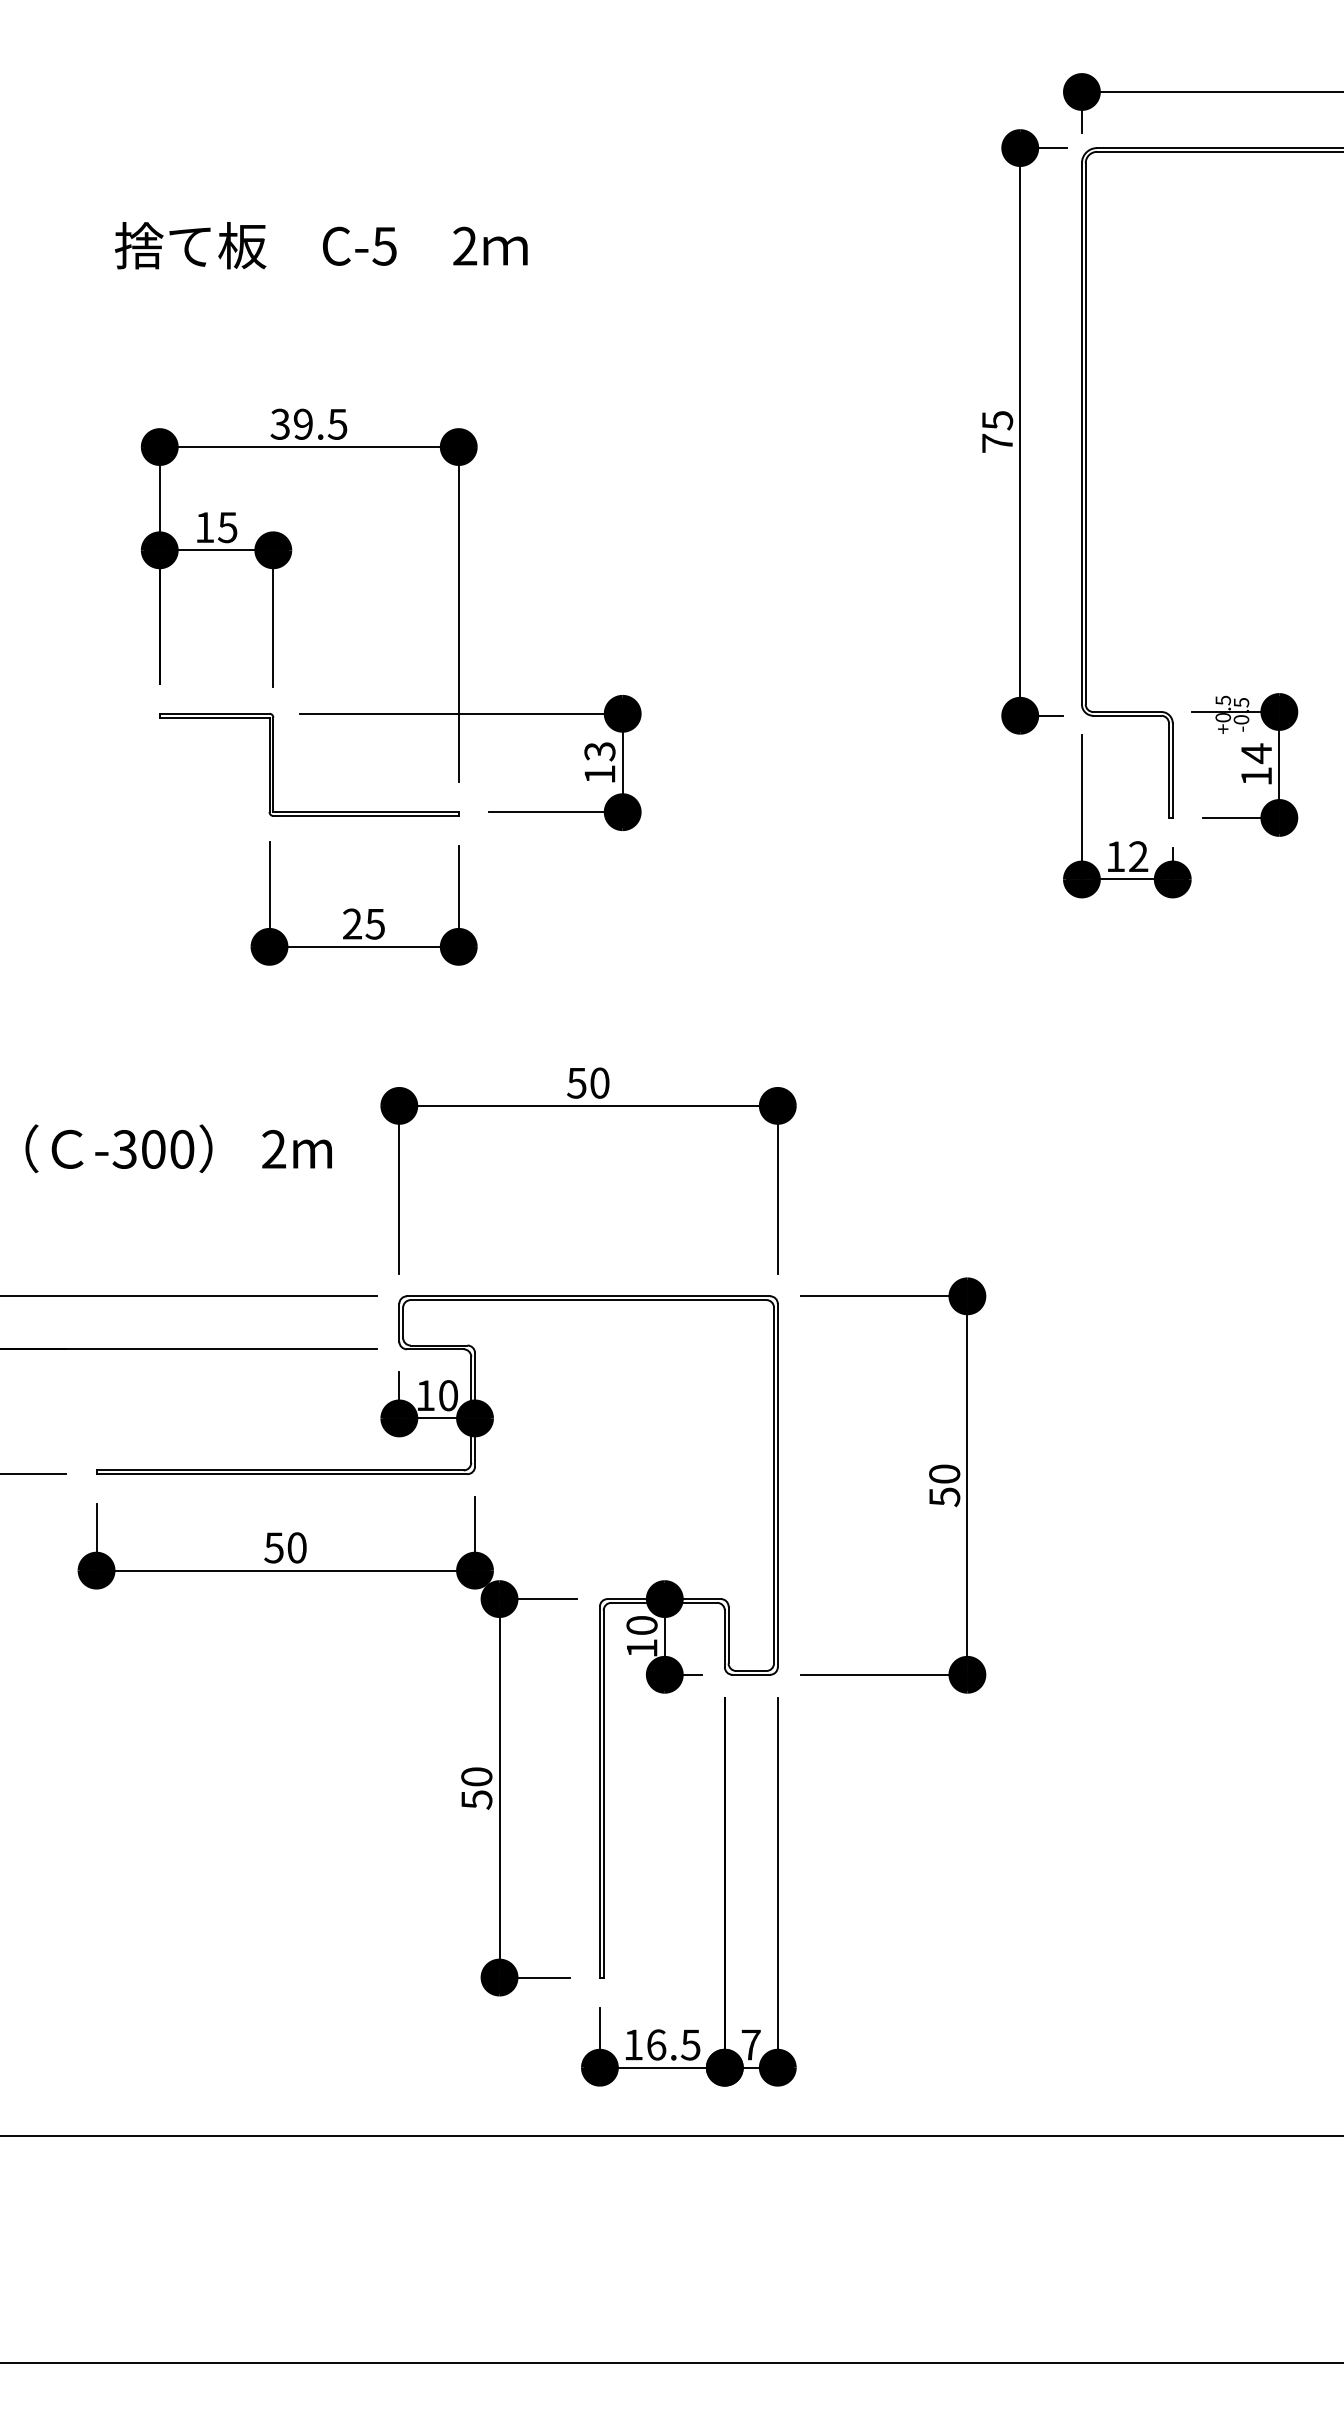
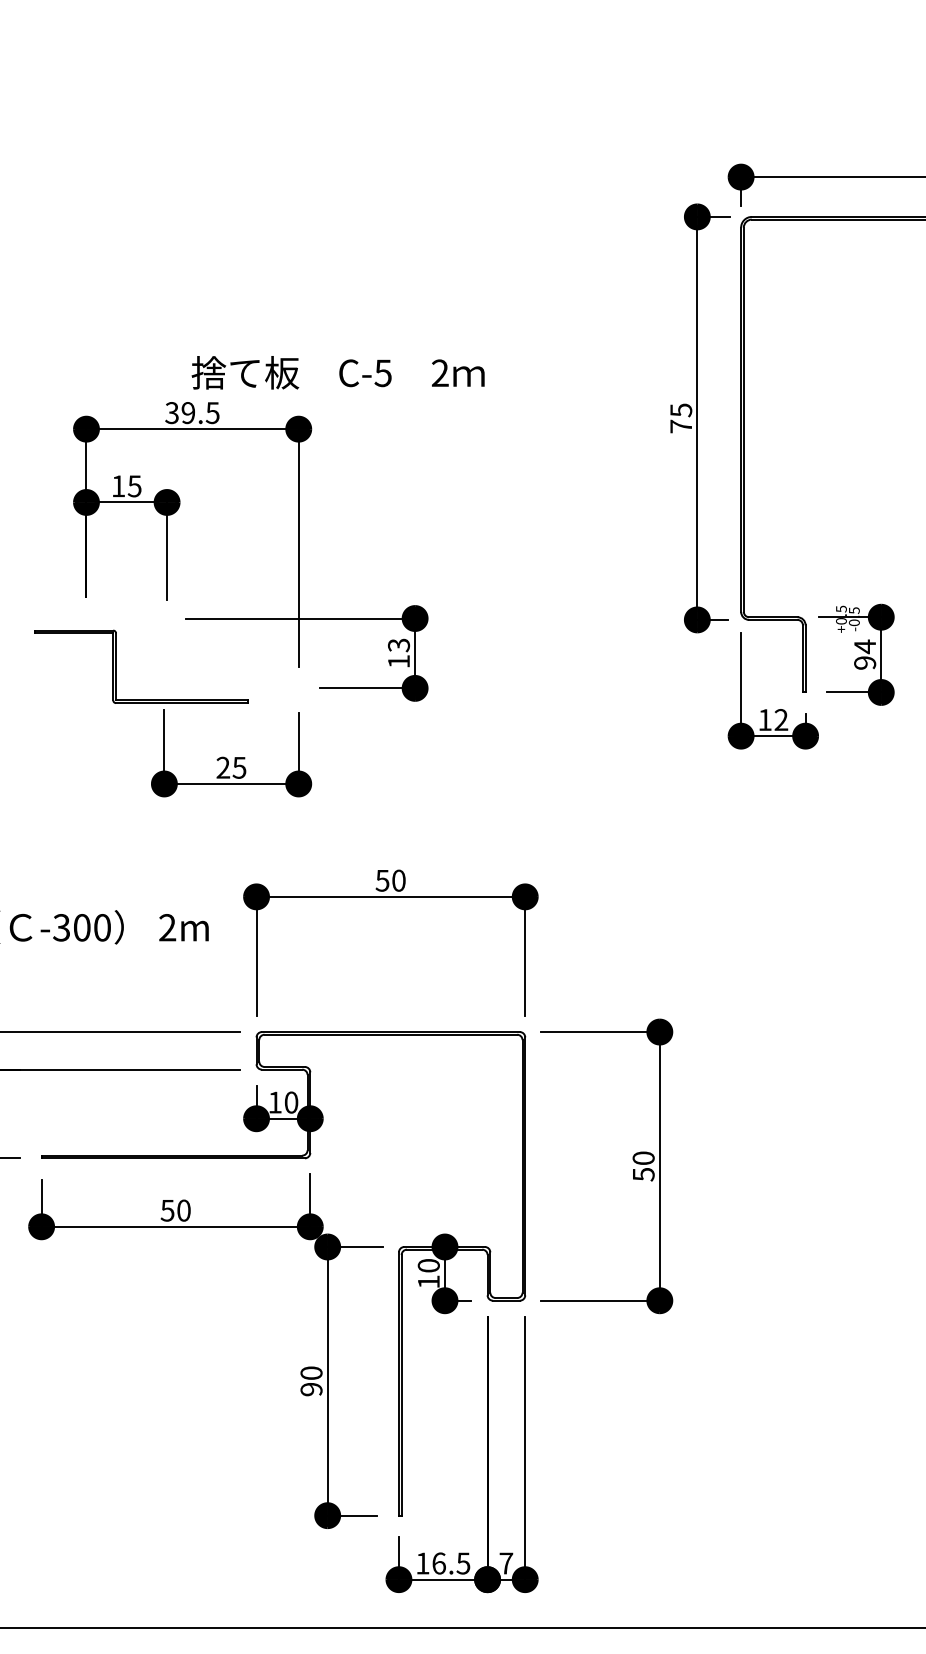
text: (321, 245) -> (338, 372), moved
part: (273, 764) -> (116, 666), moved
text: (1256, 776) -> (865, 663), 14 -> 94
text: (476, 1799) -> (311, 1389), 50 -> 90

